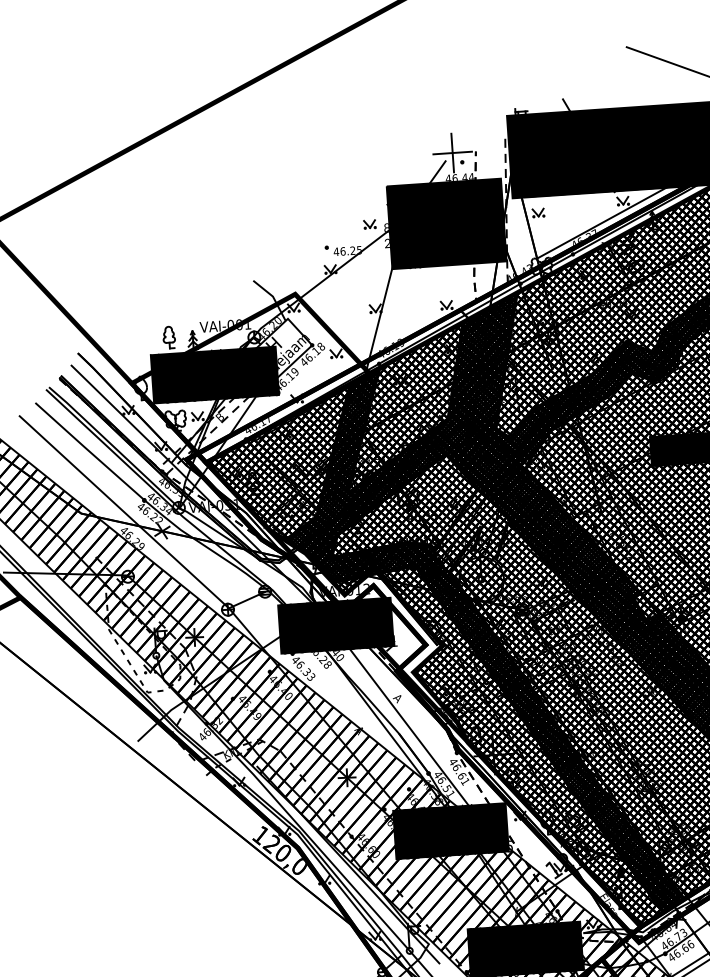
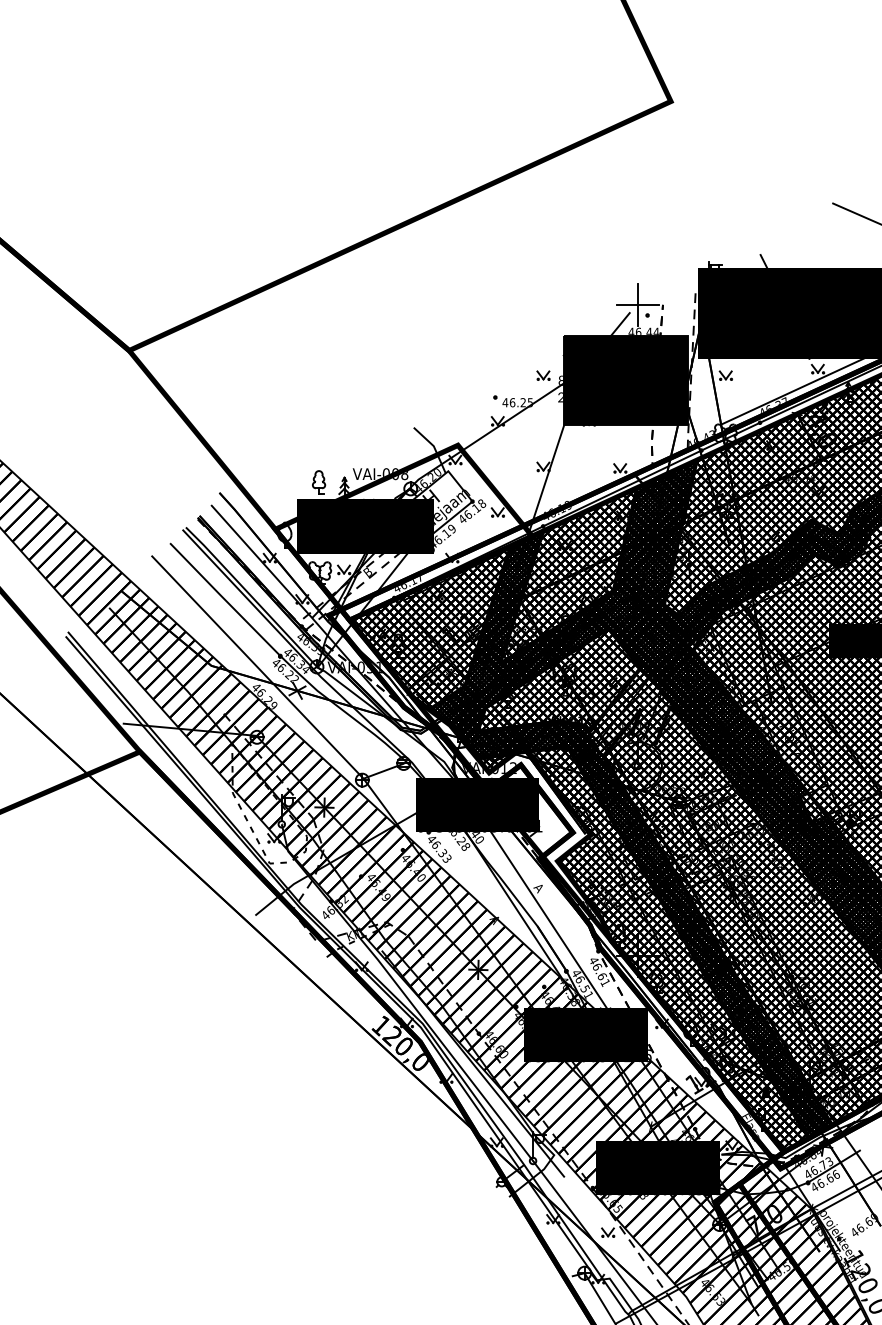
text: (247, 325) -> (404, 475), VAI-001 -> VAI-008

